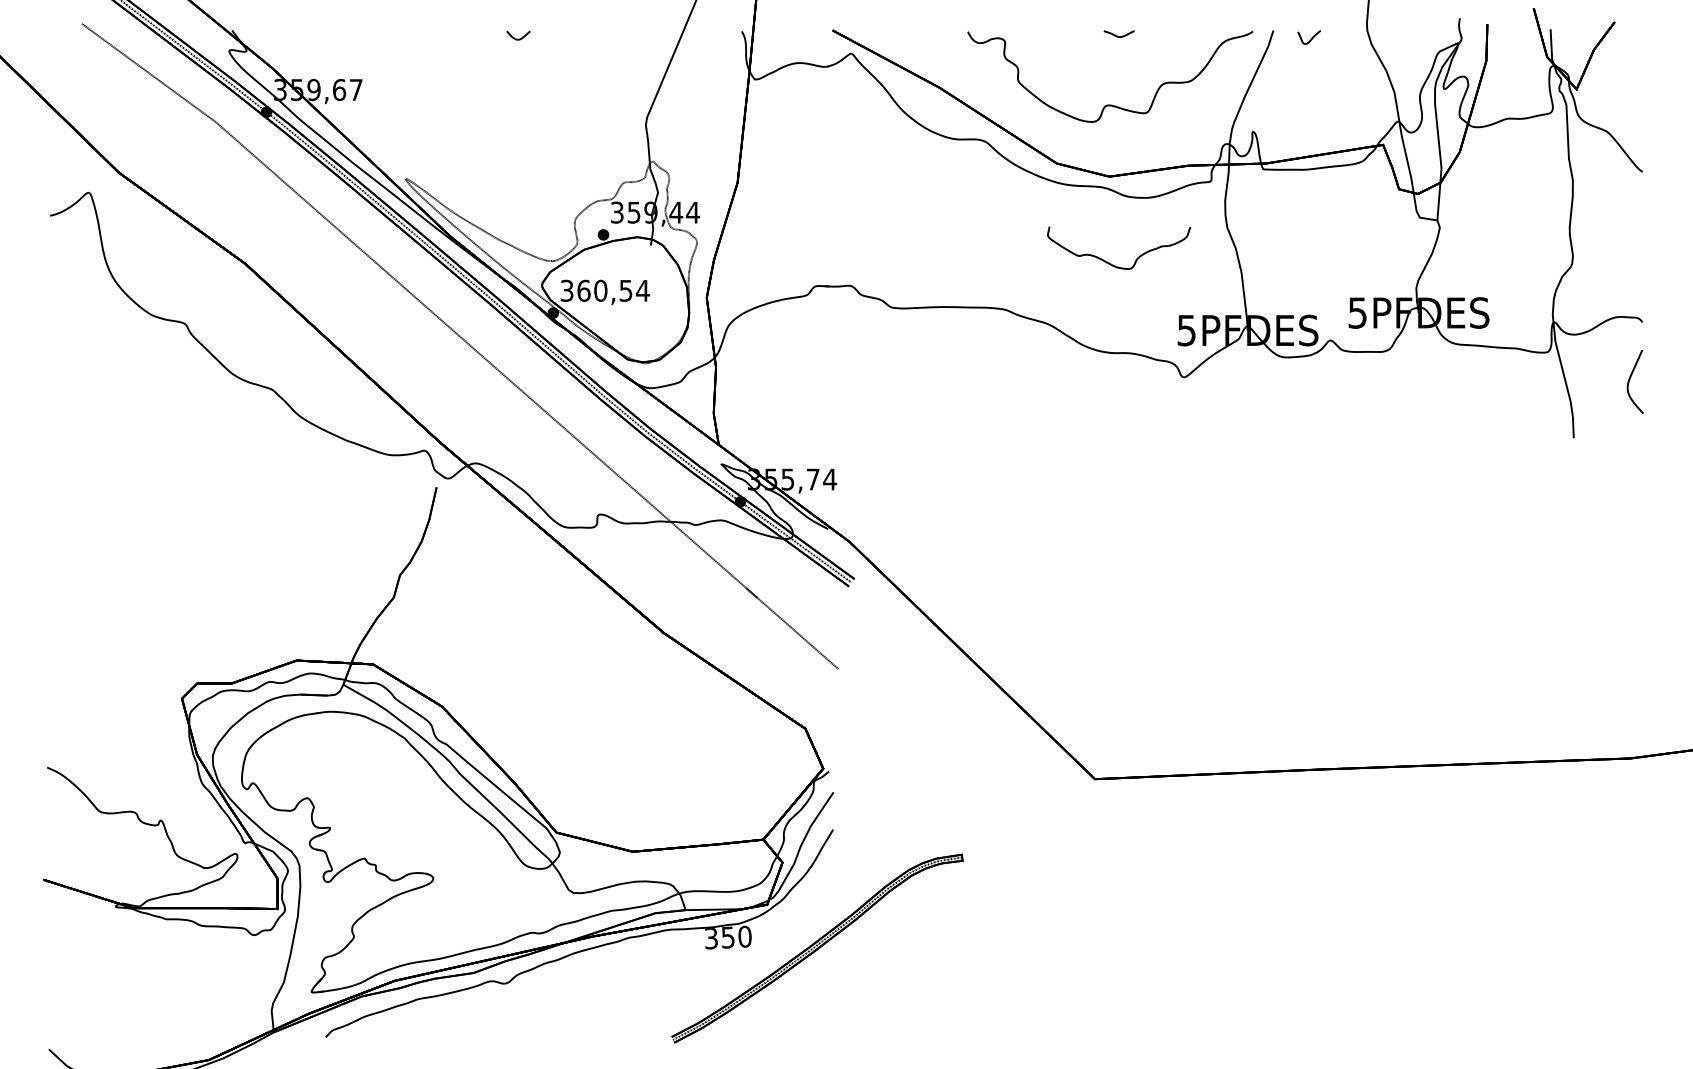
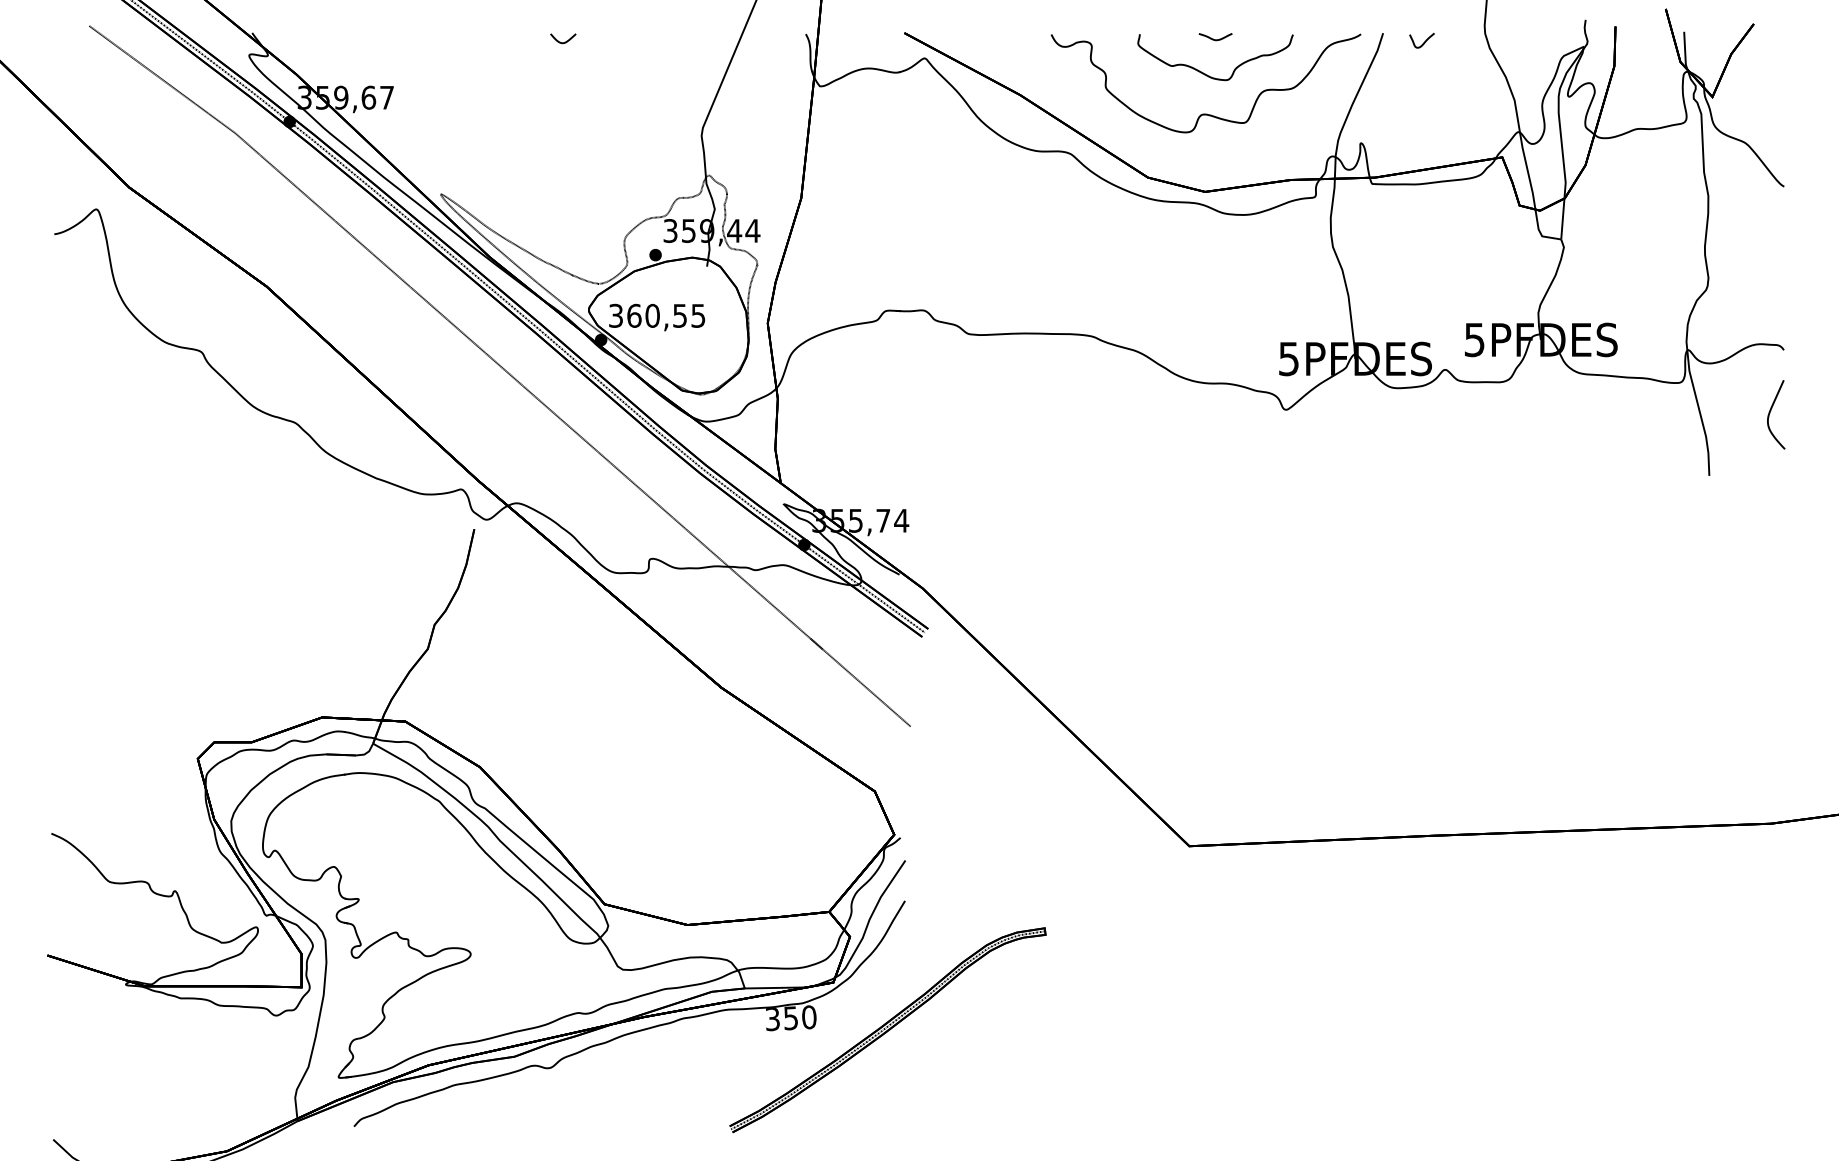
part: (1111, 263) -> (1207, 74), moved
text: (642, 290) -> (697, 315), 360,54 -> 360,55

